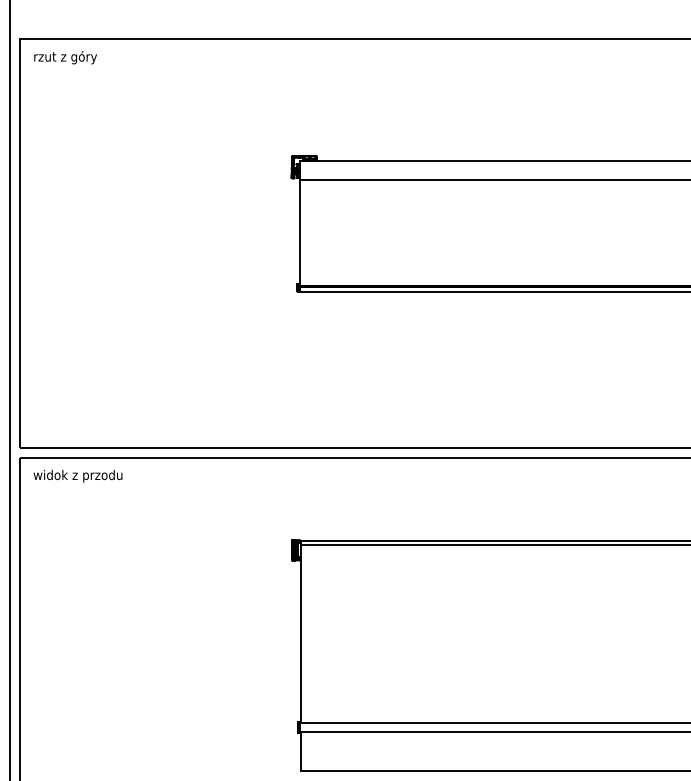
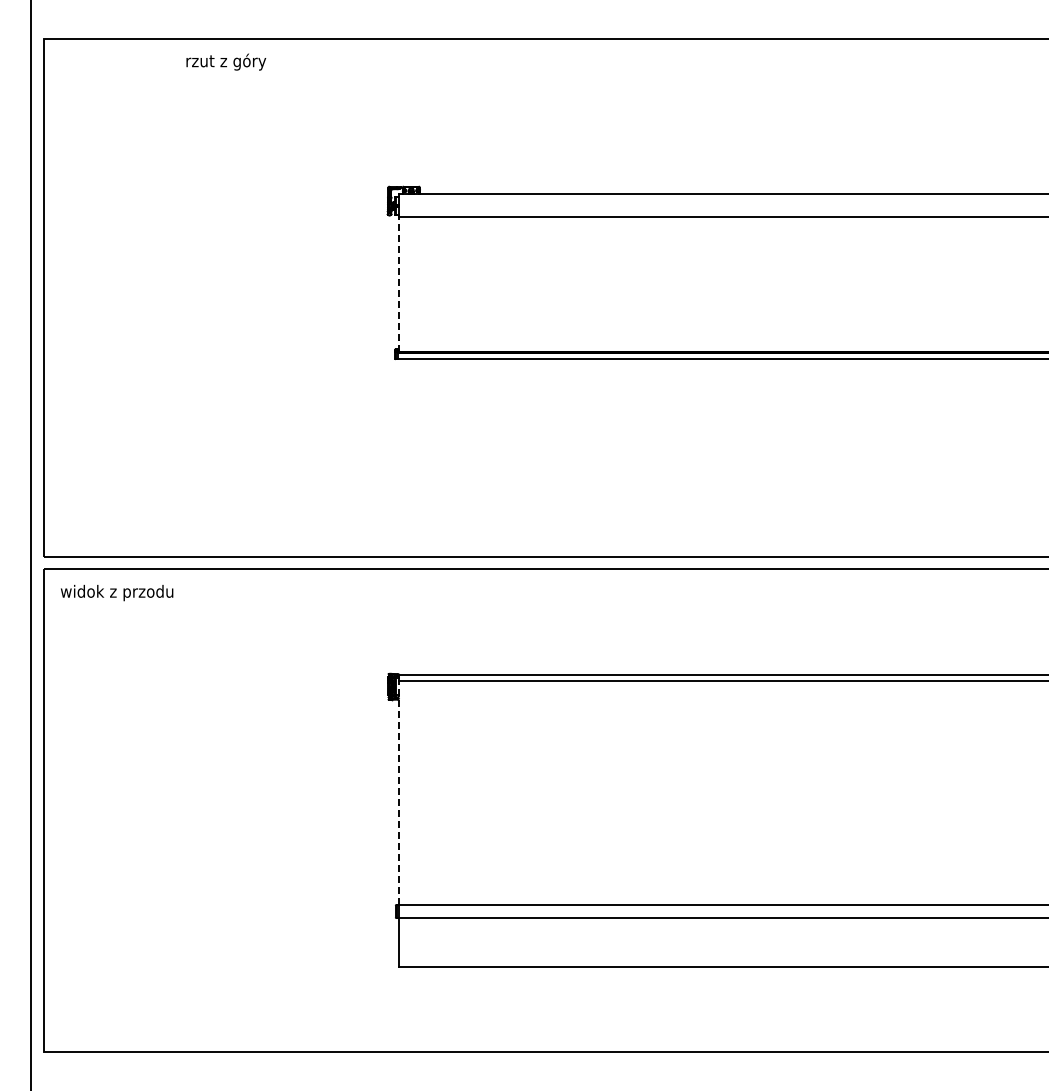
text: (65, 57) -> (226, 61), moved
line: (299, 232) -> (398, 284), solid -> dashed
line: (300, 633) -> (399, 792), solid -> dashed

